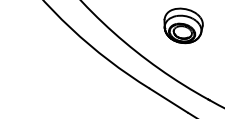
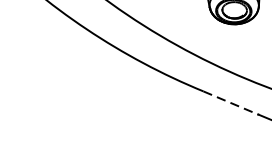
line: (169, 100) -> (231, 102), solid -> dashed

